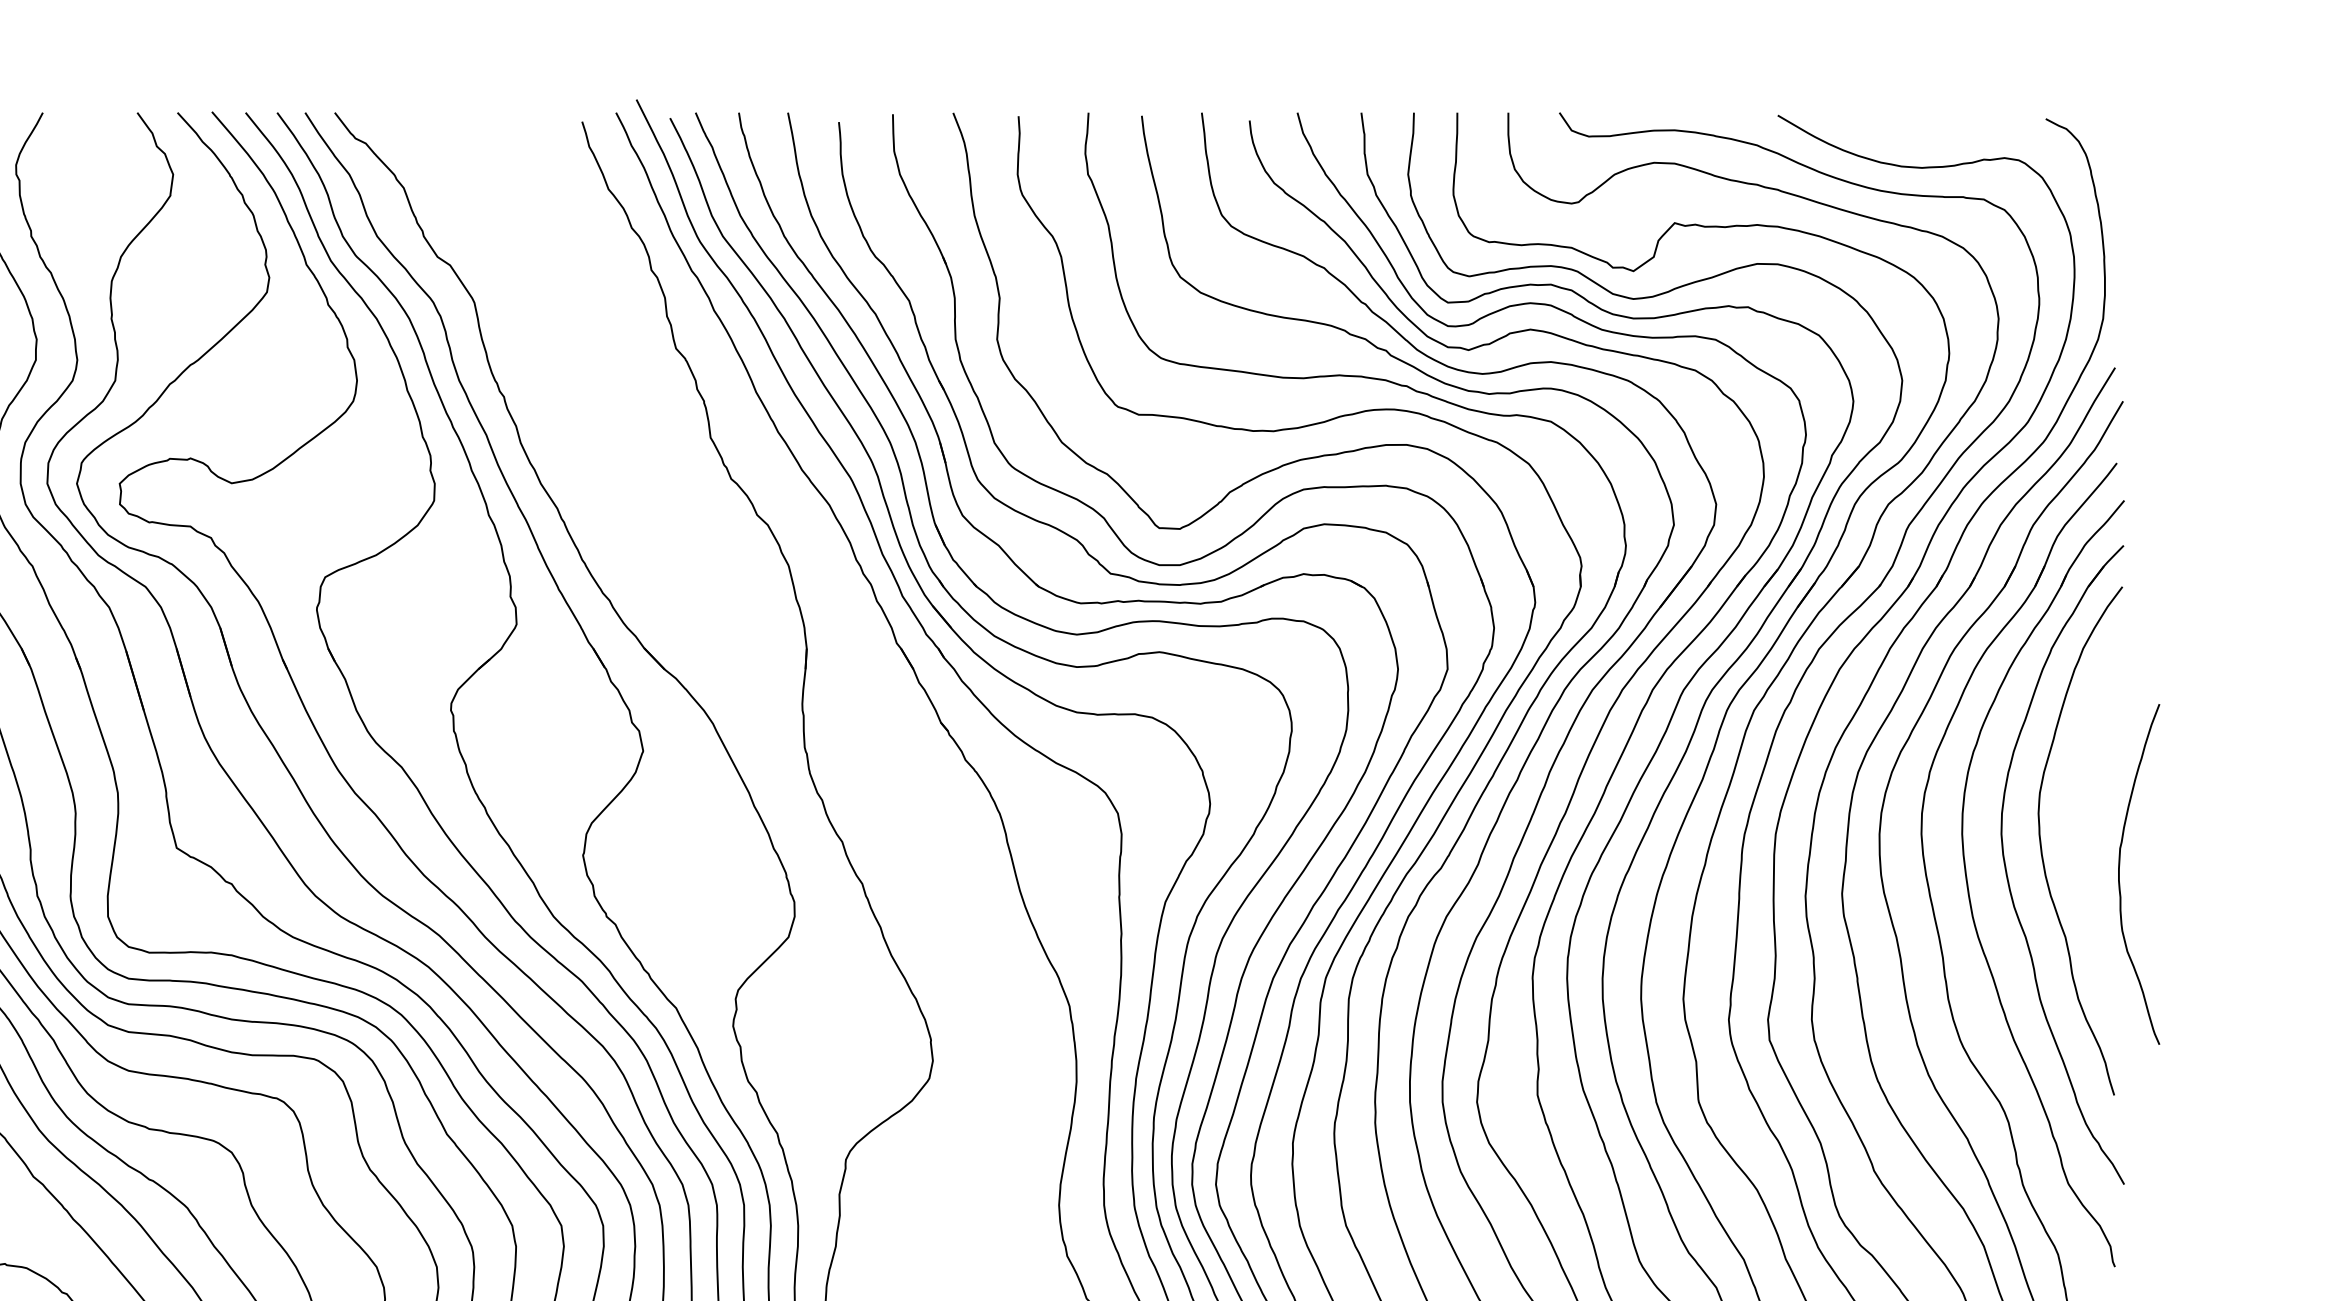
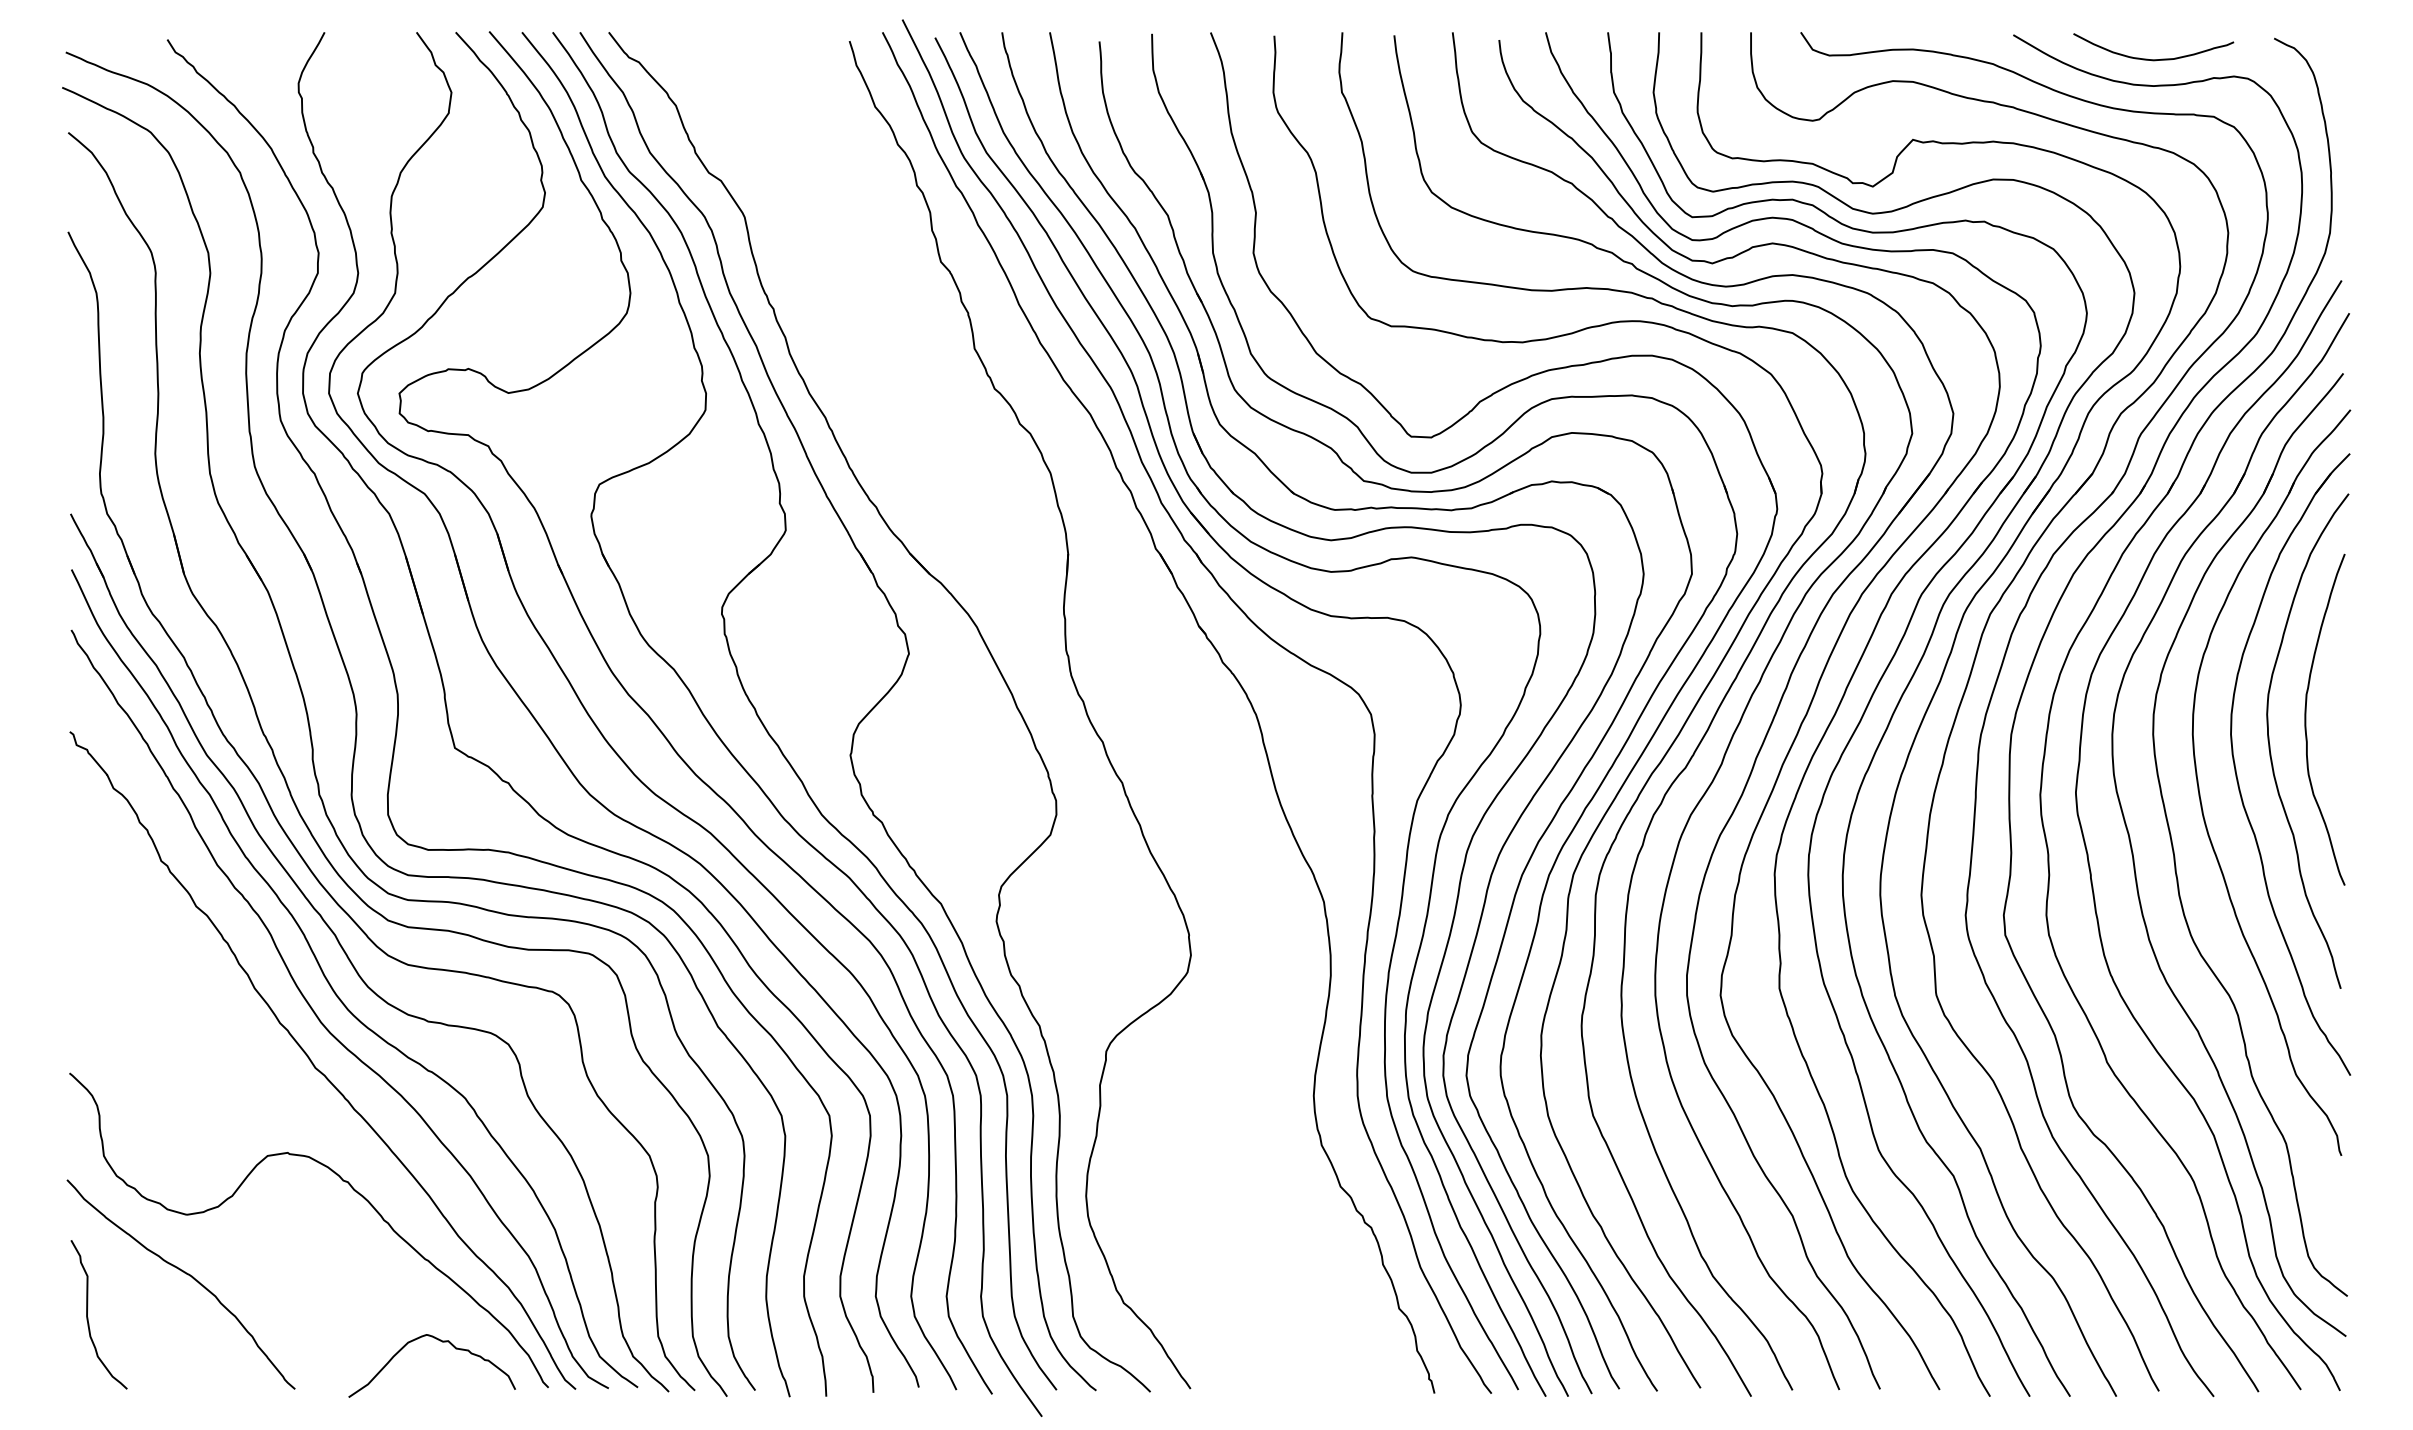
curve: (1921, 140) -> (2153, 59), added
curve: (2120, 874) -> (2306, 719), moved

